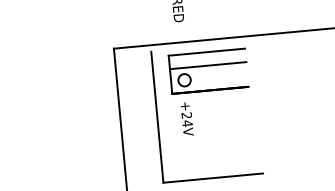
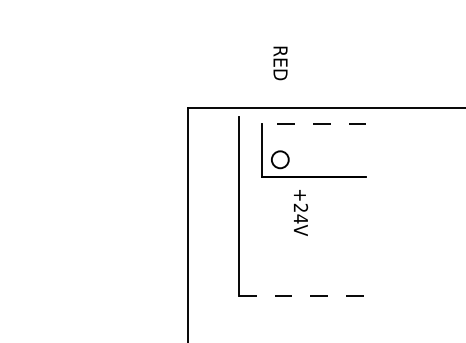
line: (206, 52) -> (313, 124), solid -> dashed
line: (207, 65) -> (313, 142), removed
text: (187, 118) -> (301, 212), moved
line: (213, 178) -> (307, 296), solid -> dashed

